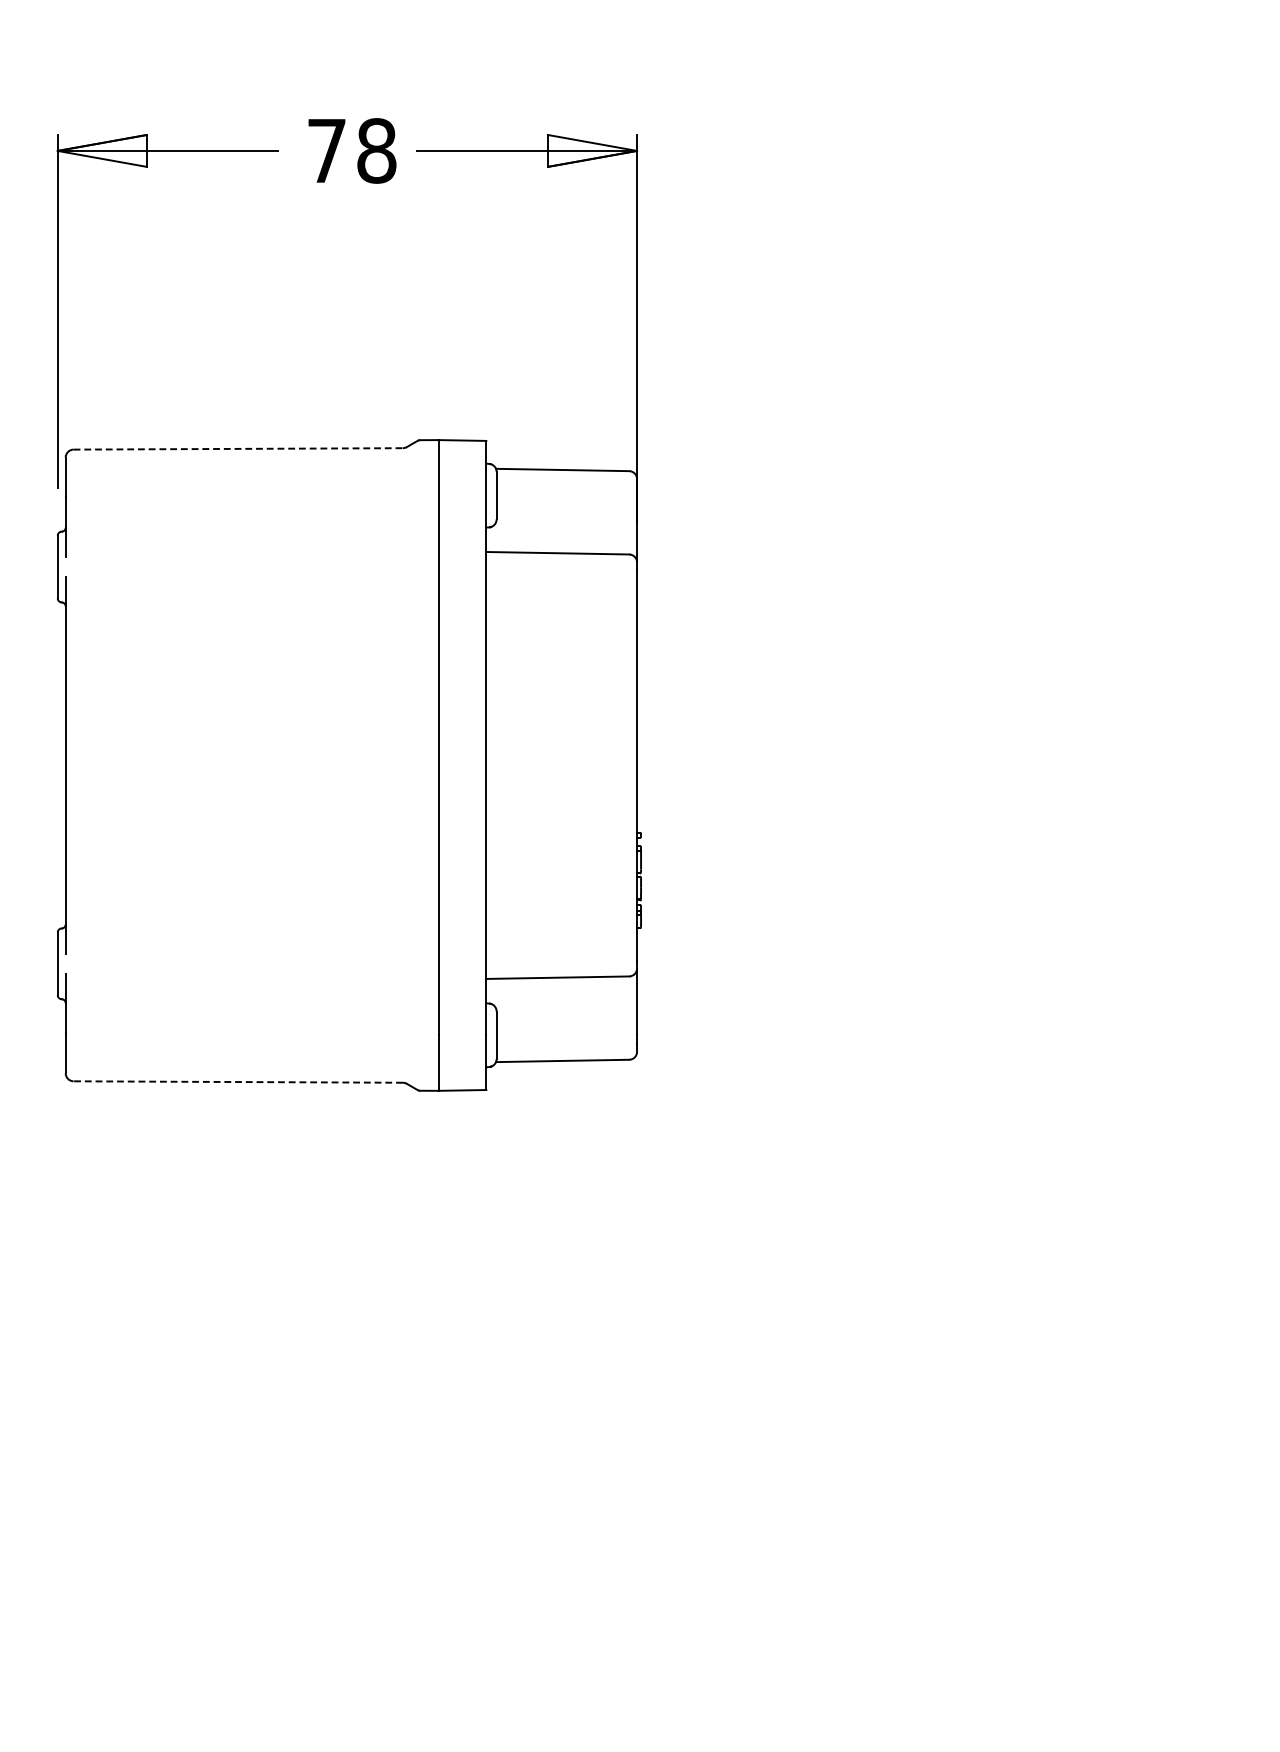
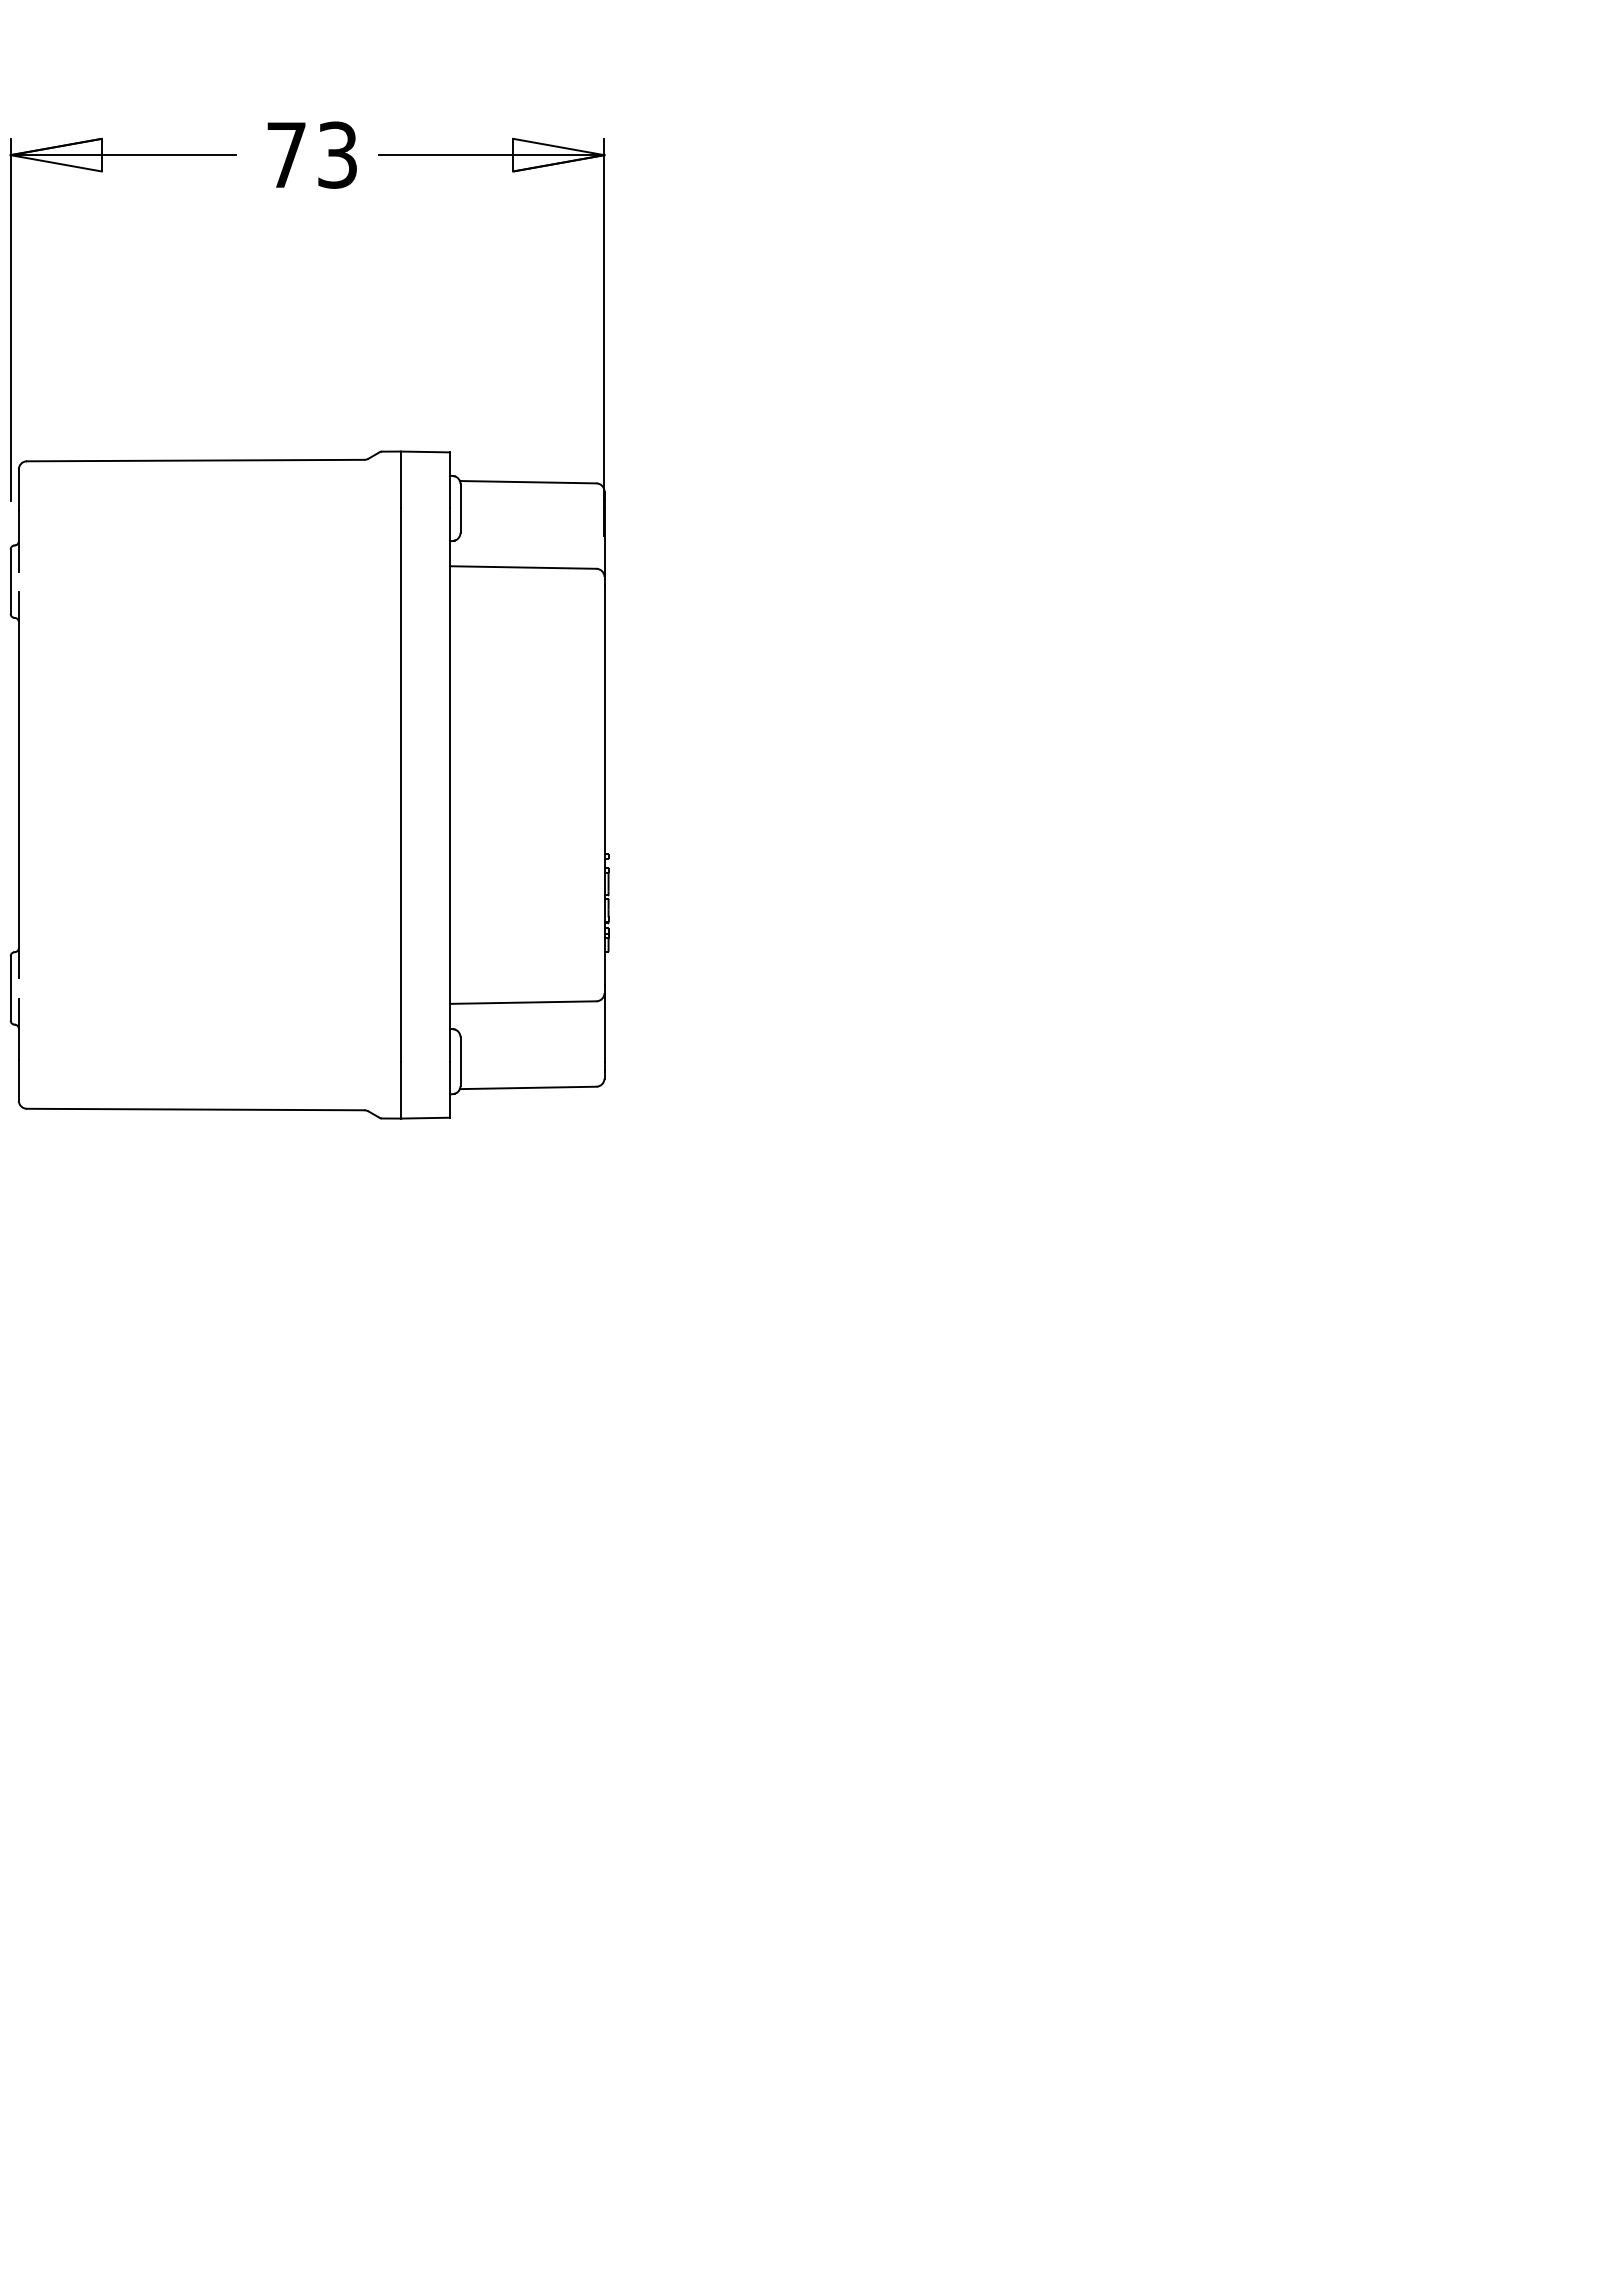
text: (376, 150) -> (337, 154), 78 -> 73
line: (238, 448) -> (195, 460), dashed -> solid
line: (238, 1081) -> (195, 1109), dashed -> solid

